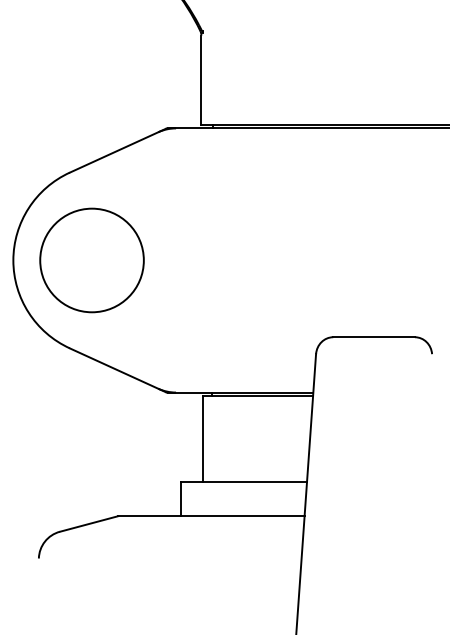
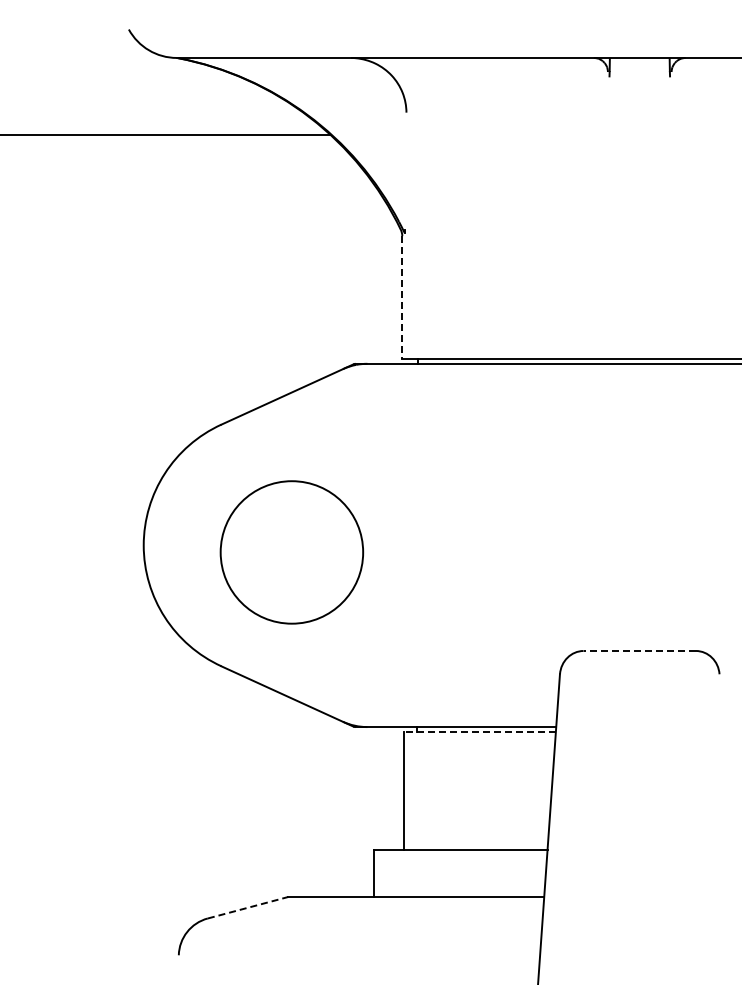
line: (201, 80) -> (402, 297), solid -> dashed
circle: (91, 260) -> (291, 552), moved
line: (373, 336) -> (639, 650), solid -> dashed
line: (258, 395) -> (480, 731), solid -> dashed
line: (89, 523) -> (248, 907), solid -> dashed

